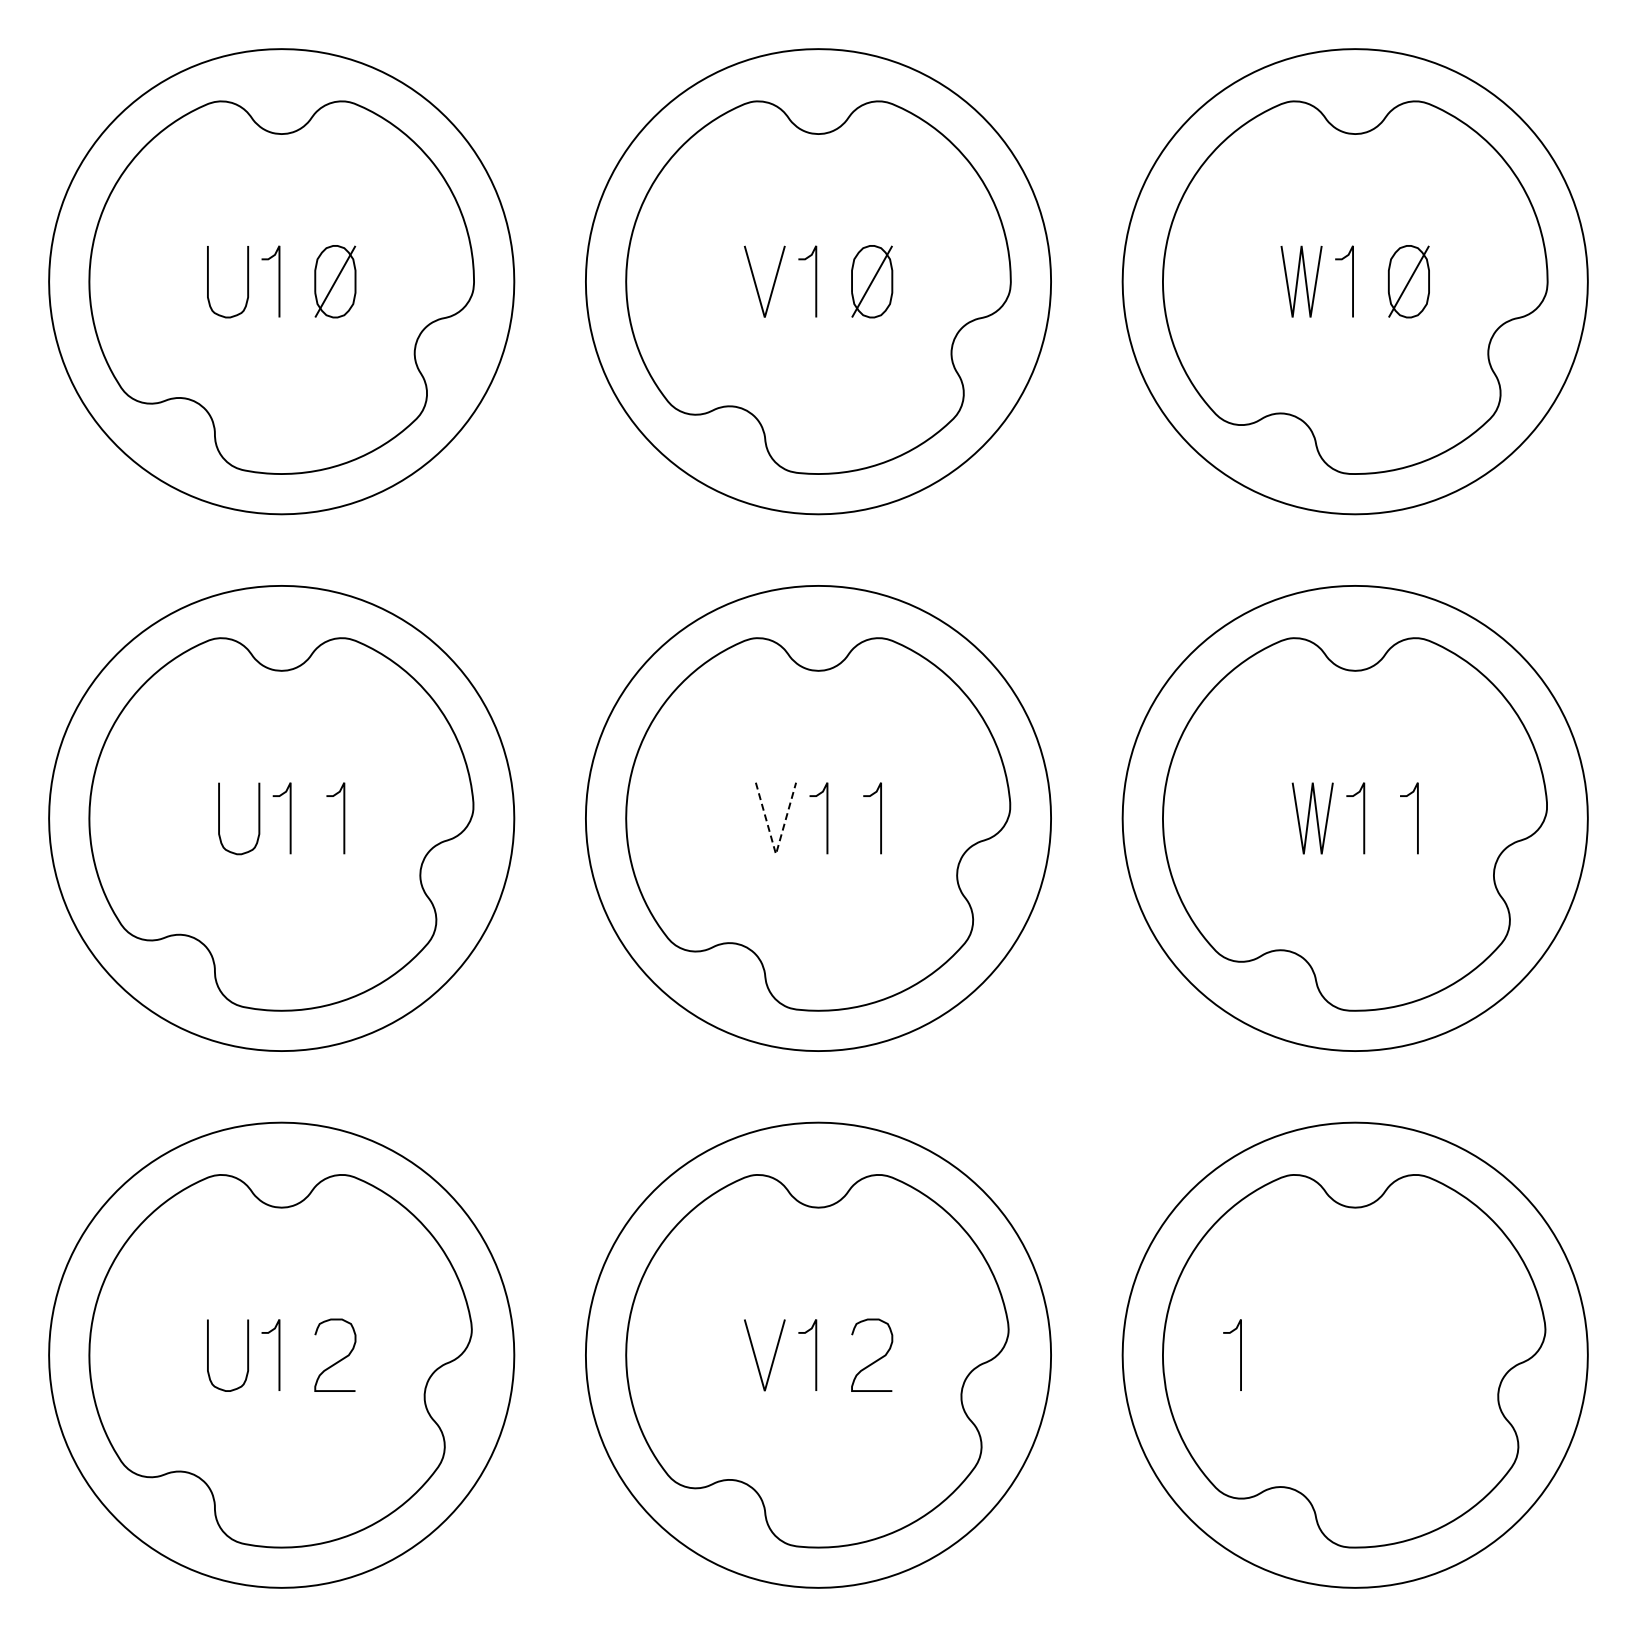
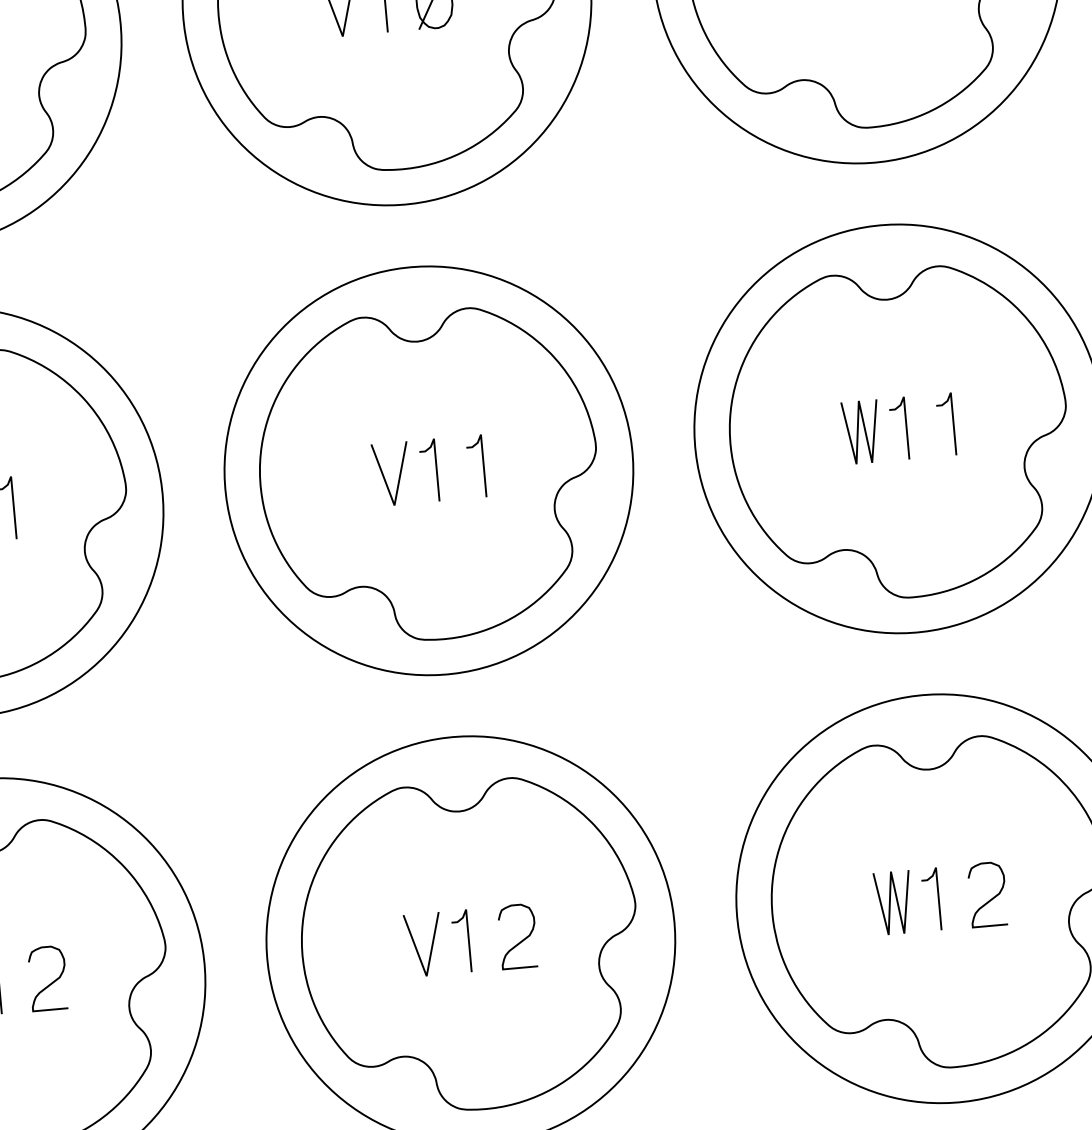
line: (776, 854) -> (395, 505), dashed -> solid
curve: (1240, 1354) -> (938, 898), moved
line: (1298, 1354) -> (890, 902), added
curve: (1413, 1359) -> (992, 897), added

